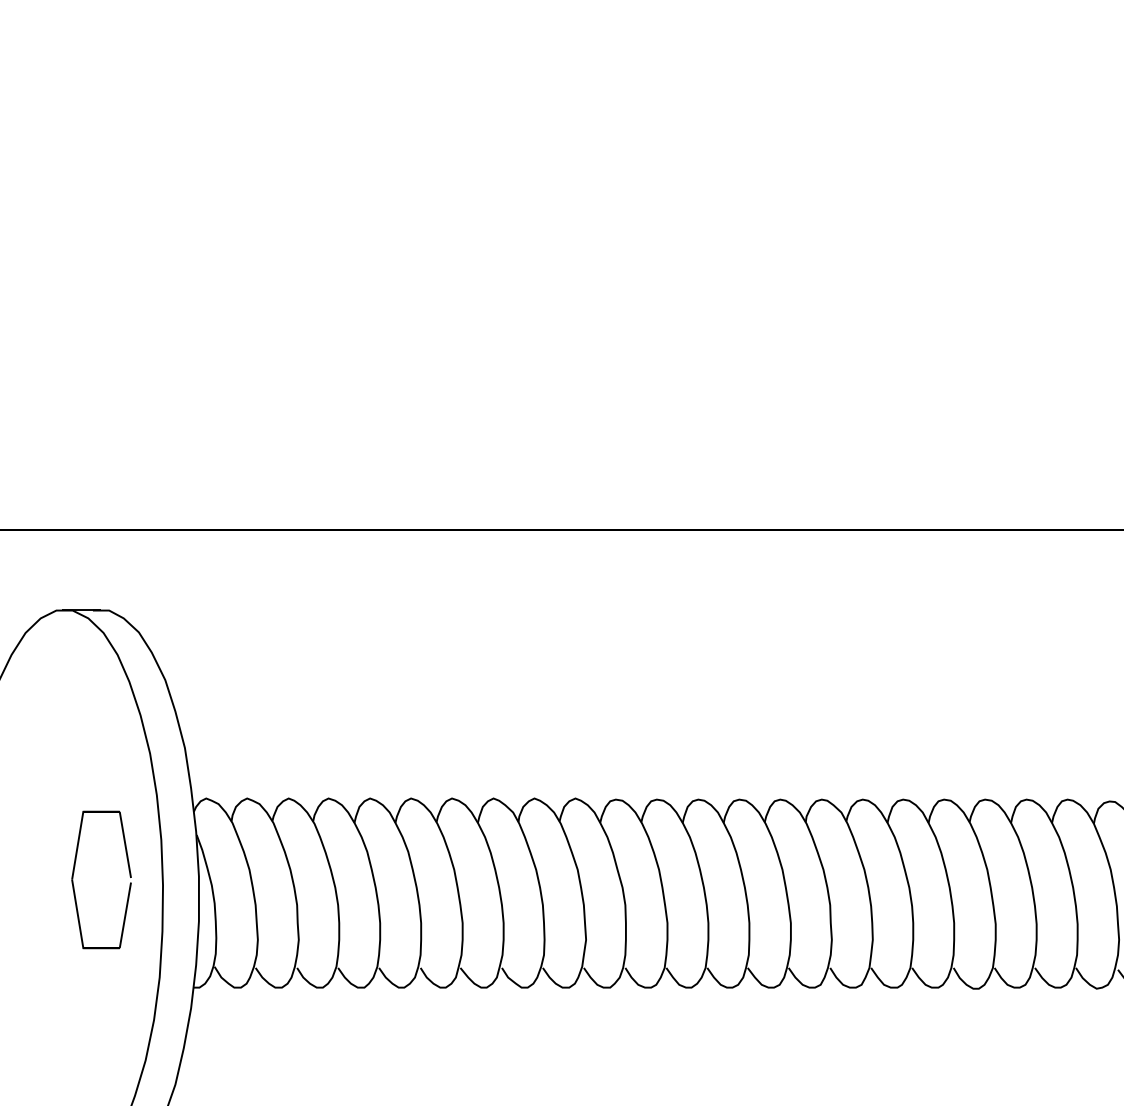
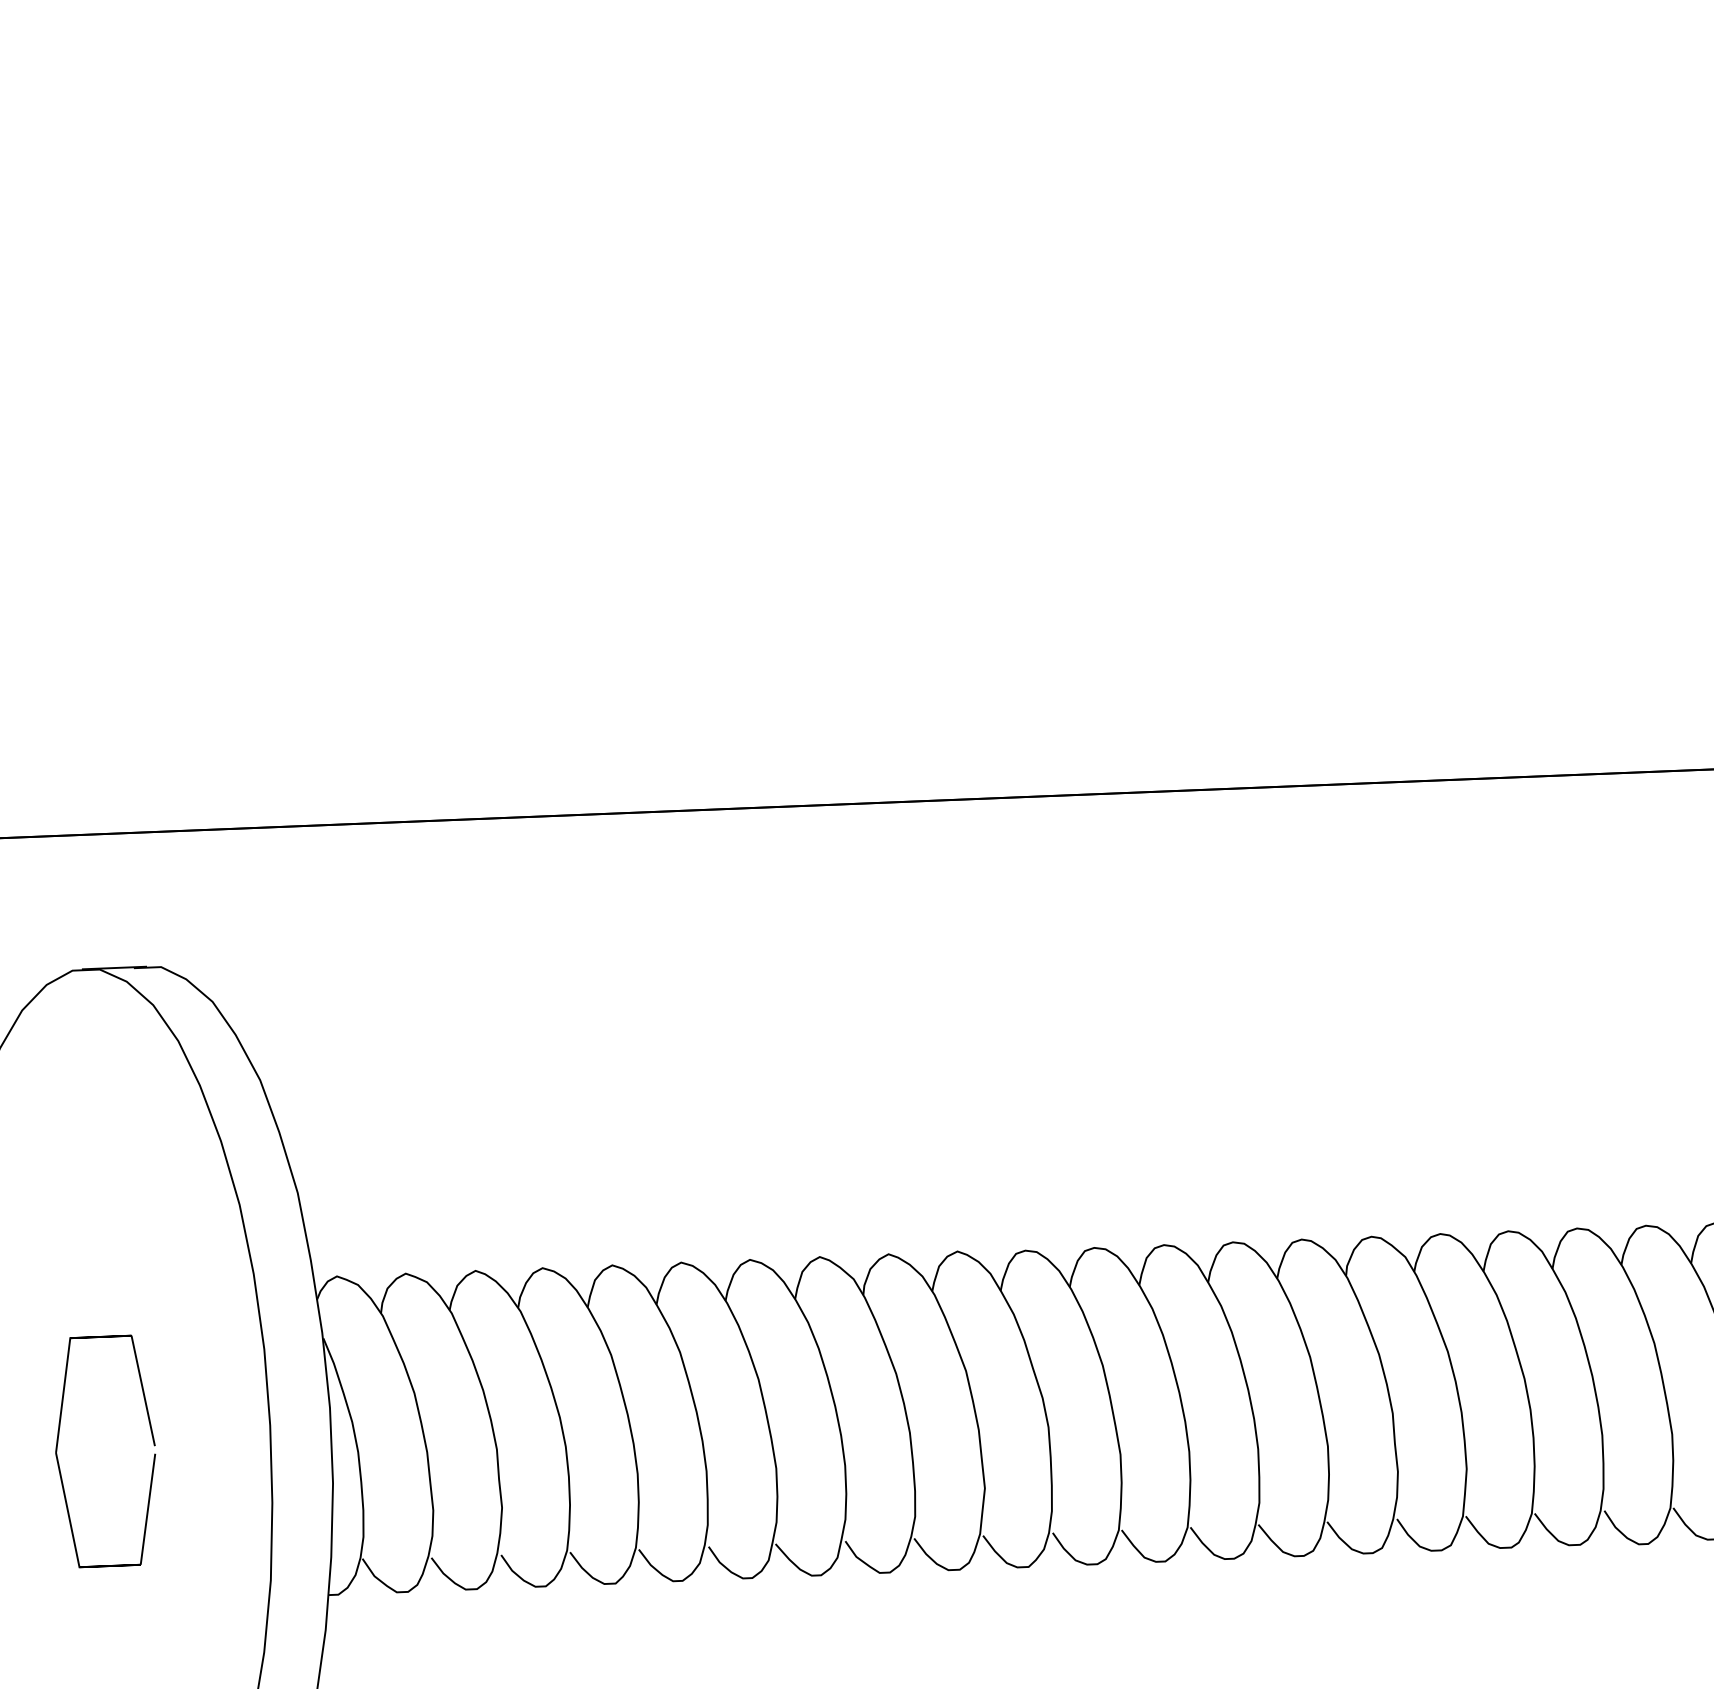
part: (74, 873) -> (59, 1442), moved

